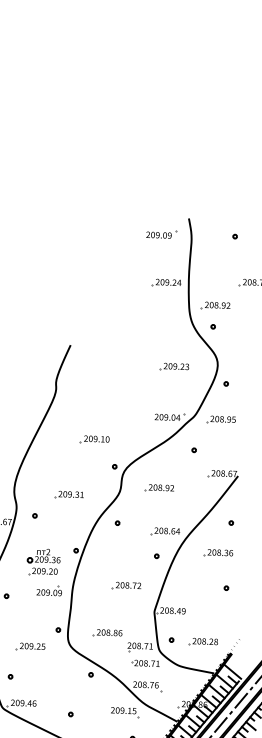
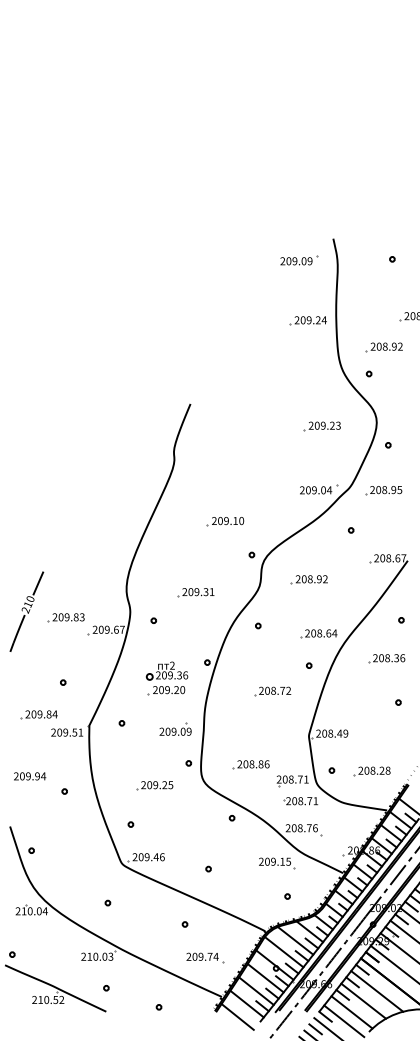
part: (215, 305) -> (383, 347), moved
part: (126, 585) -> (272, 691), moved
part: (49, 590) -> (175, 728), moved

